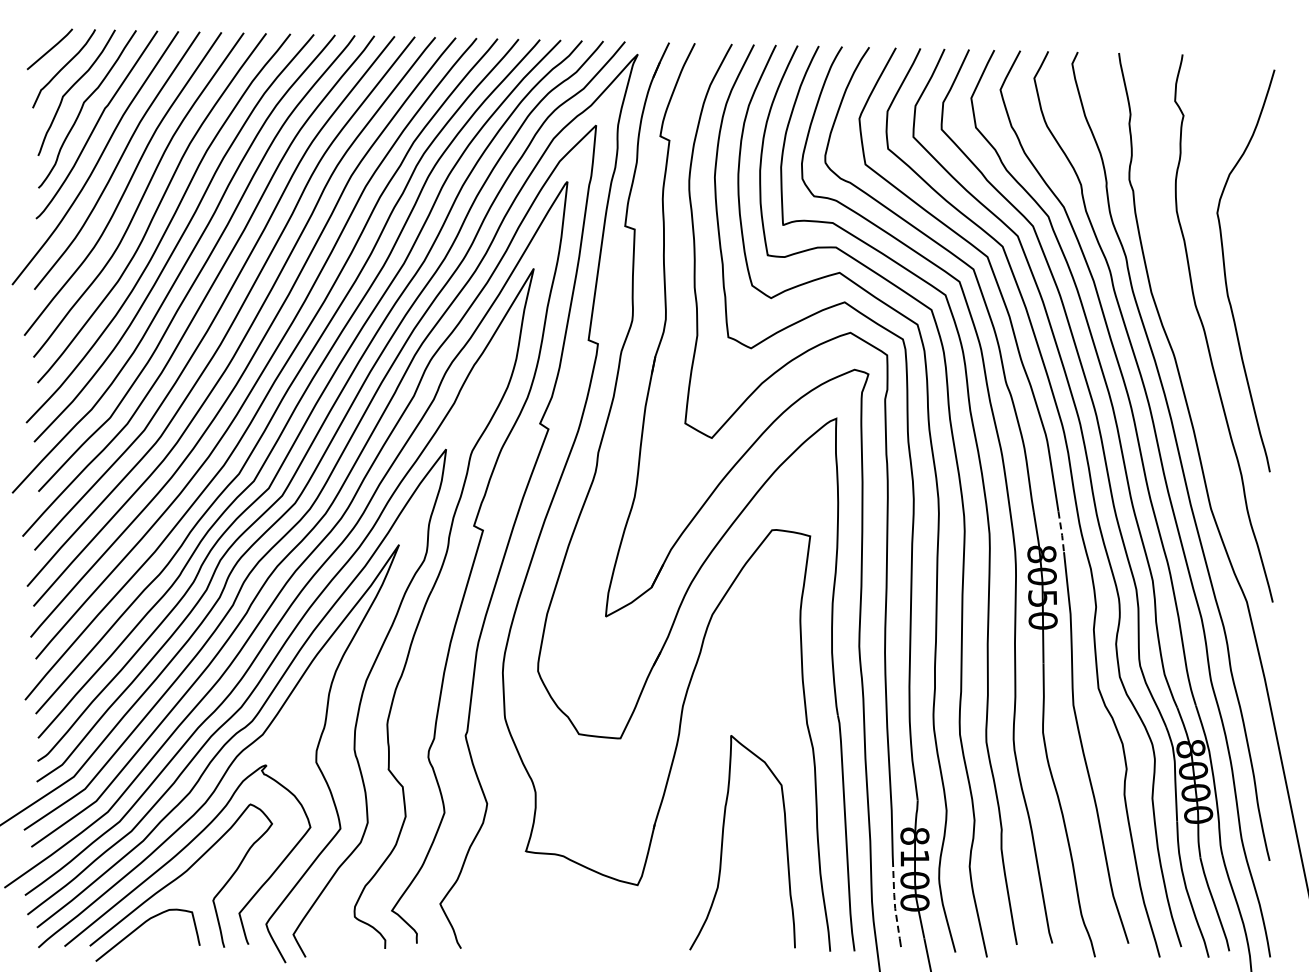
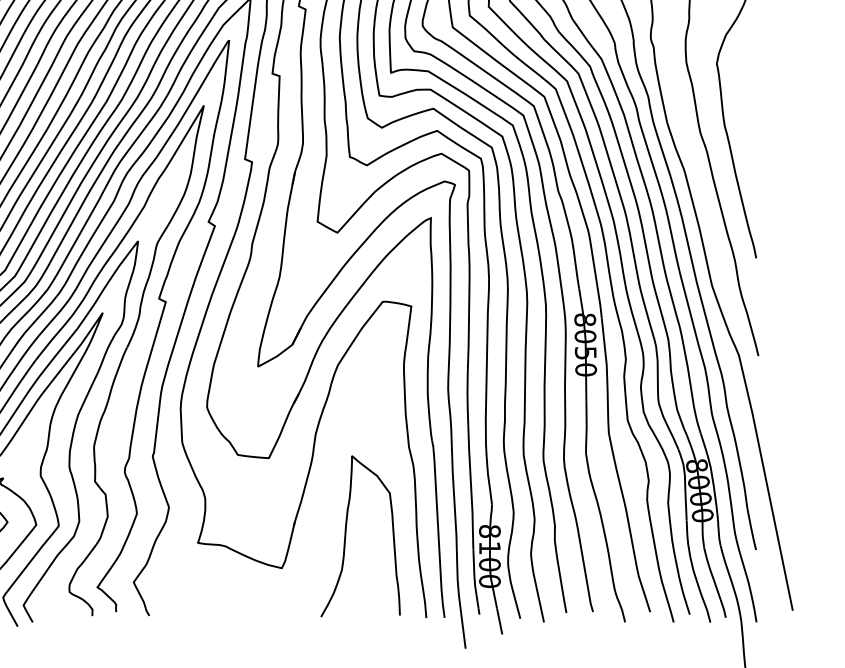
line: (1061, 532) -> (599, 303), dashed -> solid
line: (894, 899) -> (474, 578), dashed -> solid

